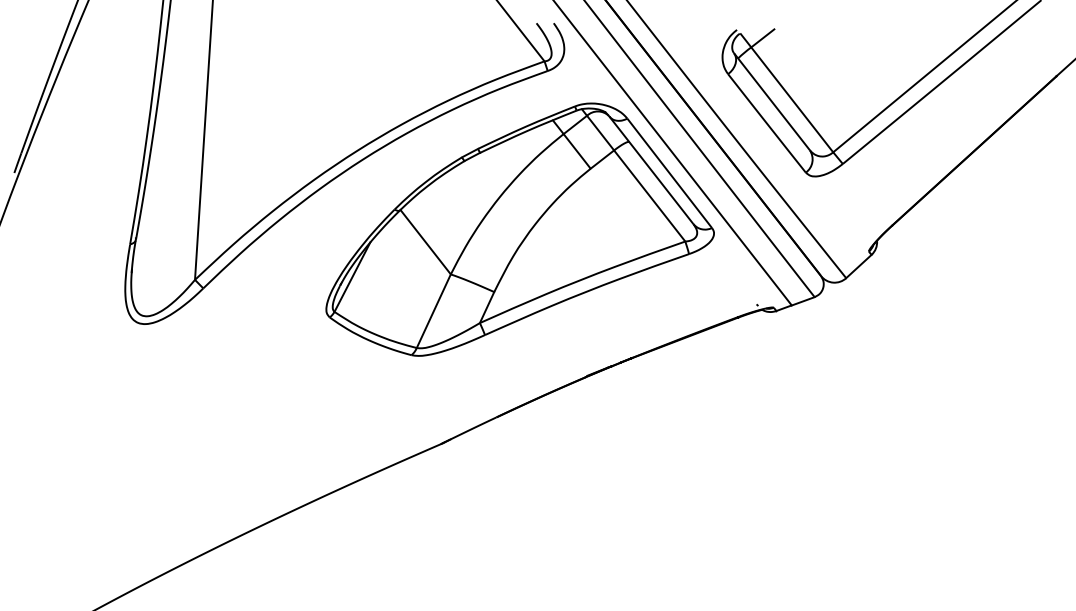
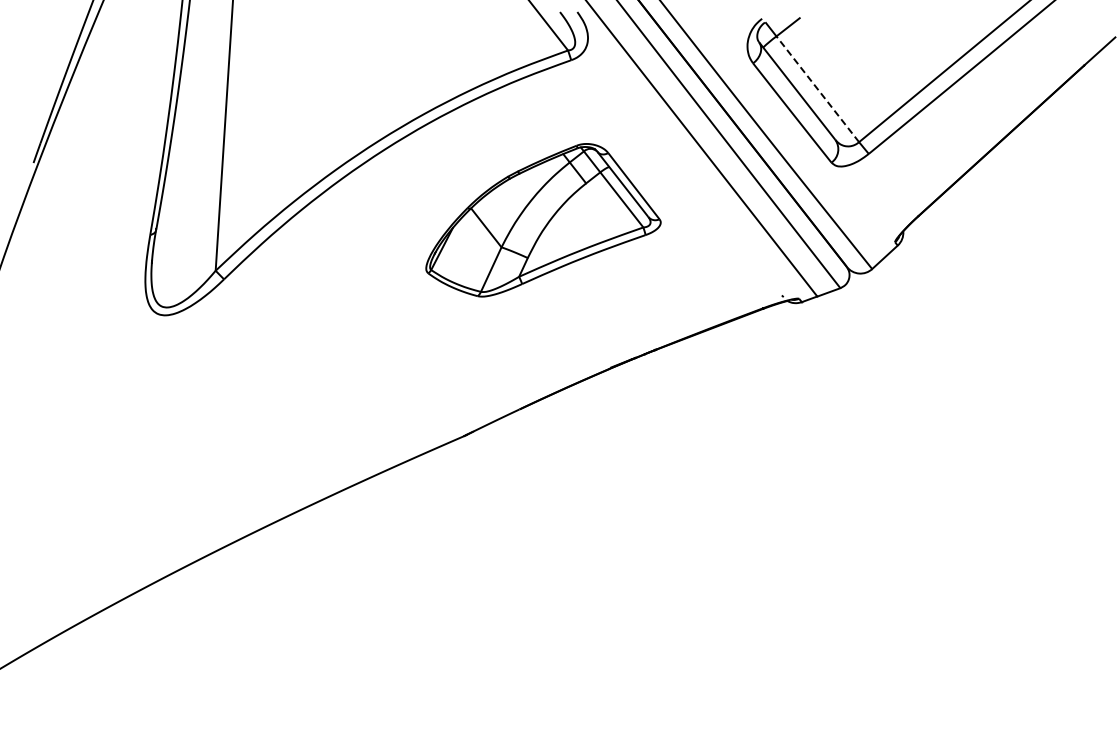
line: (791, 99) -> (817, 88), solid -> dashed
part: (520, 230) -> (543, 220), size x0.6

